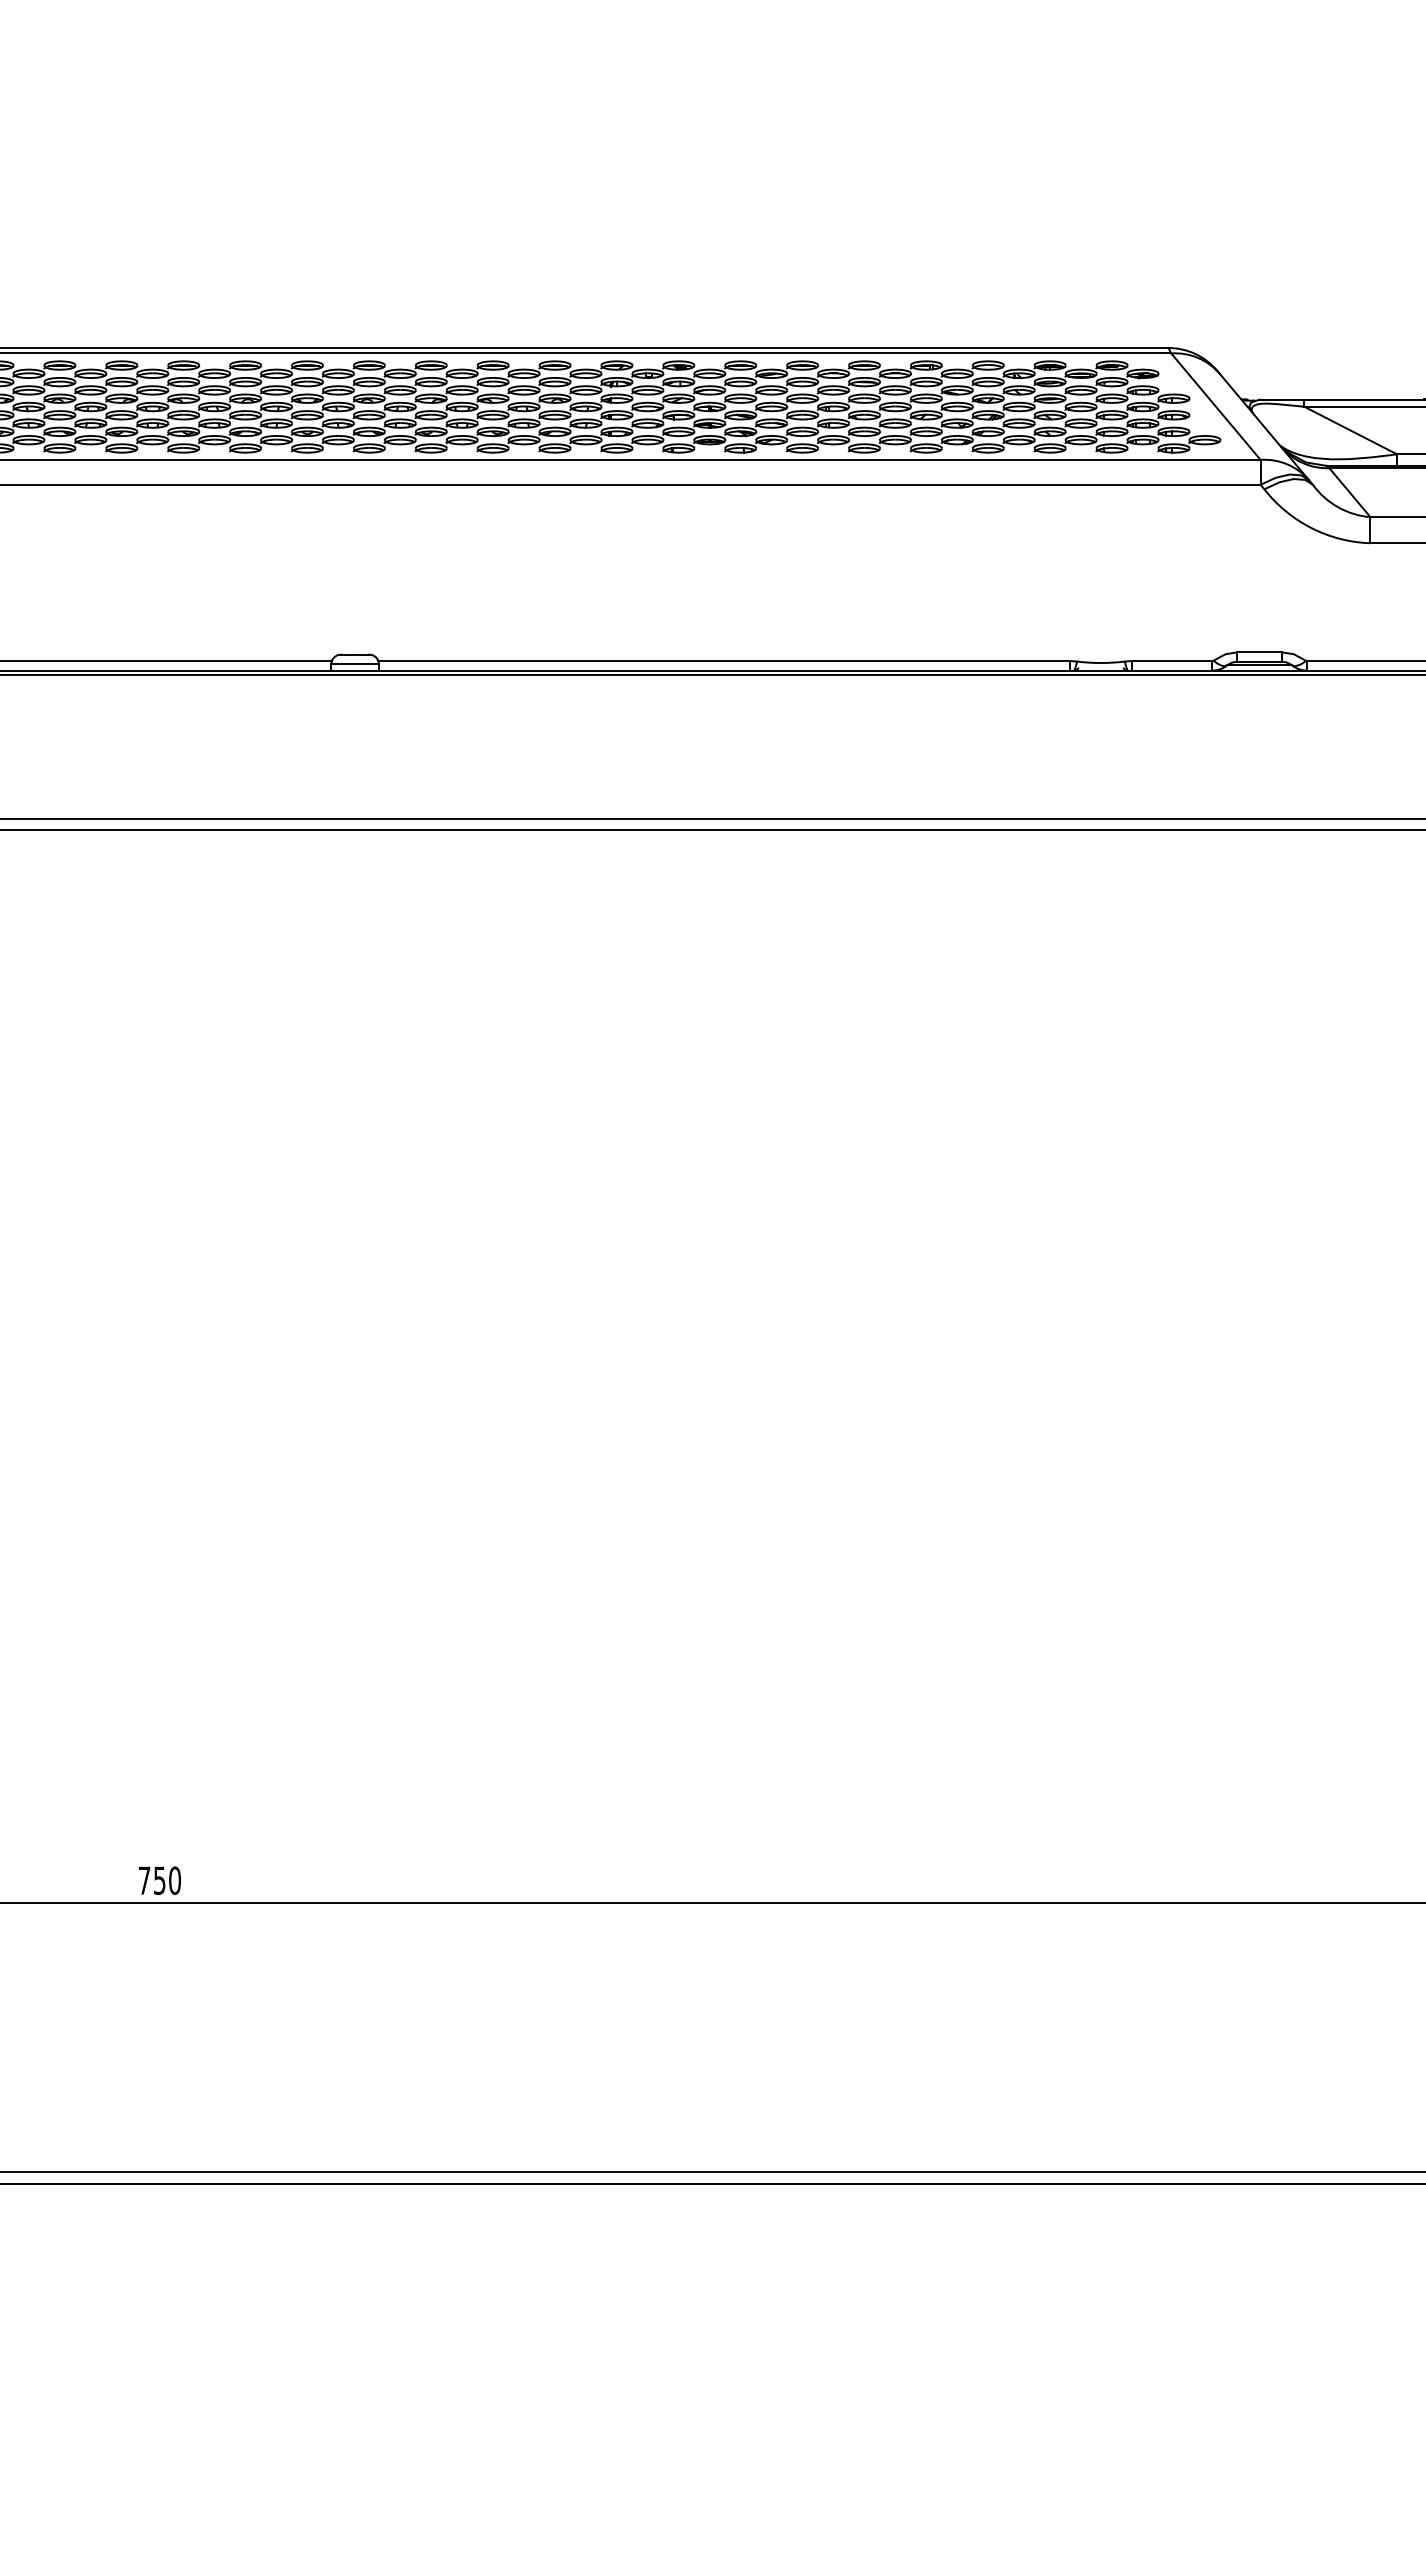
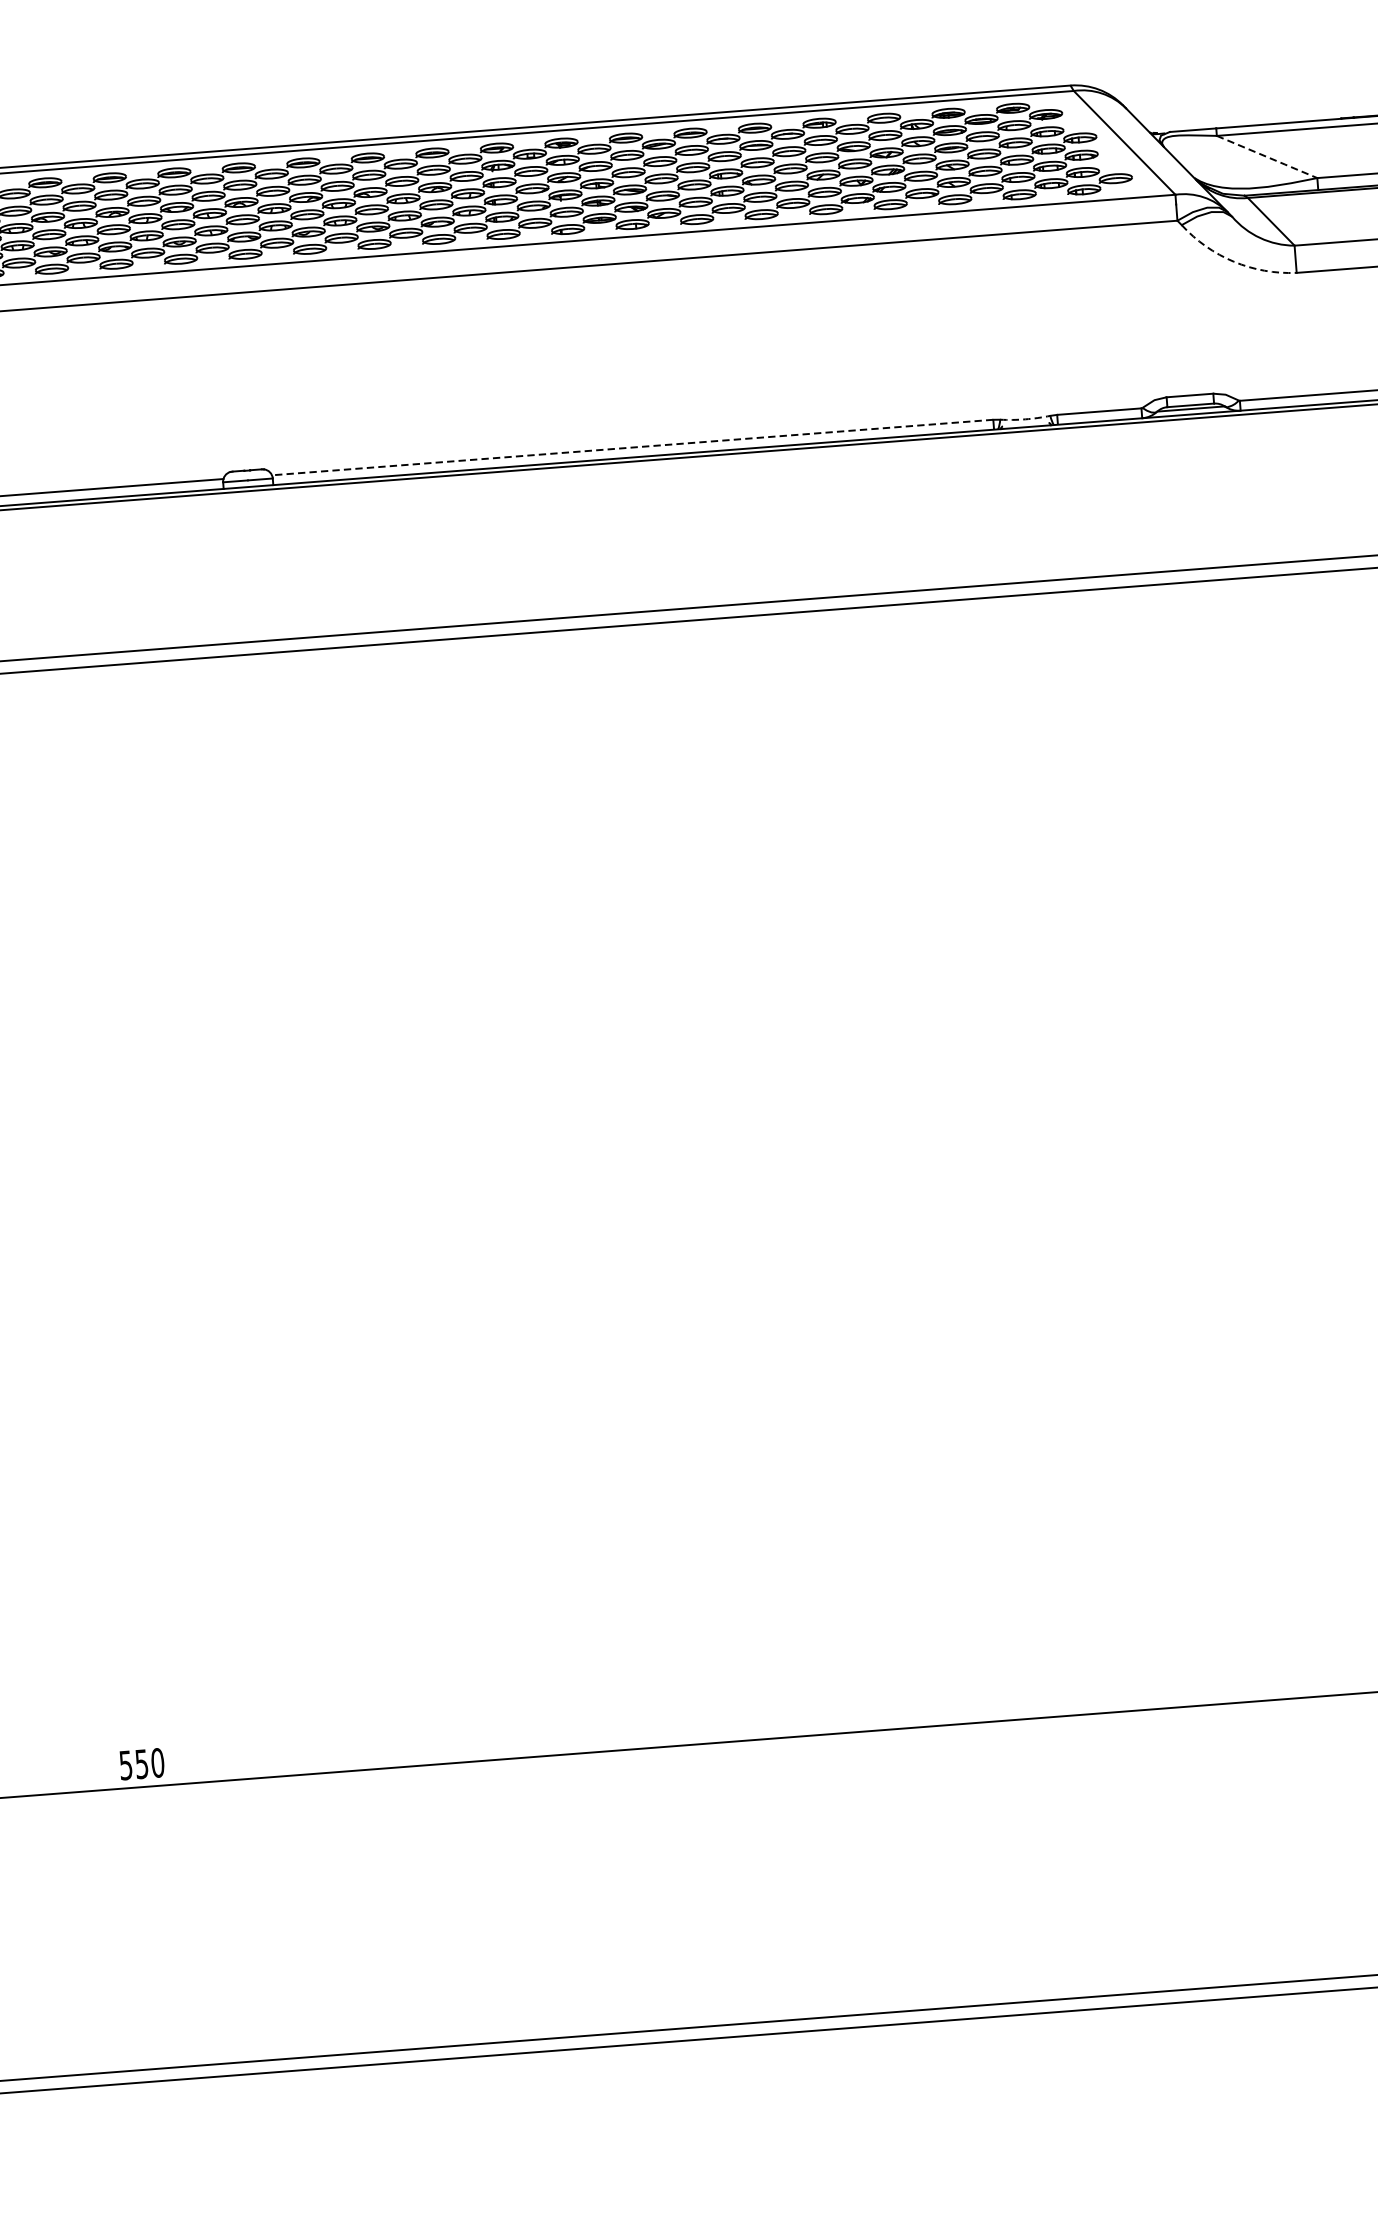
line: (1350, 430) -> (1266, 156), solid -> dashed
arc: (1311, 528) -> (1234, 262), solid -> dashed
line: (724, 661) -> (632, 447), solid -> dashed
arc: (1101, 663) -> (1025, 419), solid -> dashed
text: (144, 1880) -> (125, 1765), 750 -> 550

